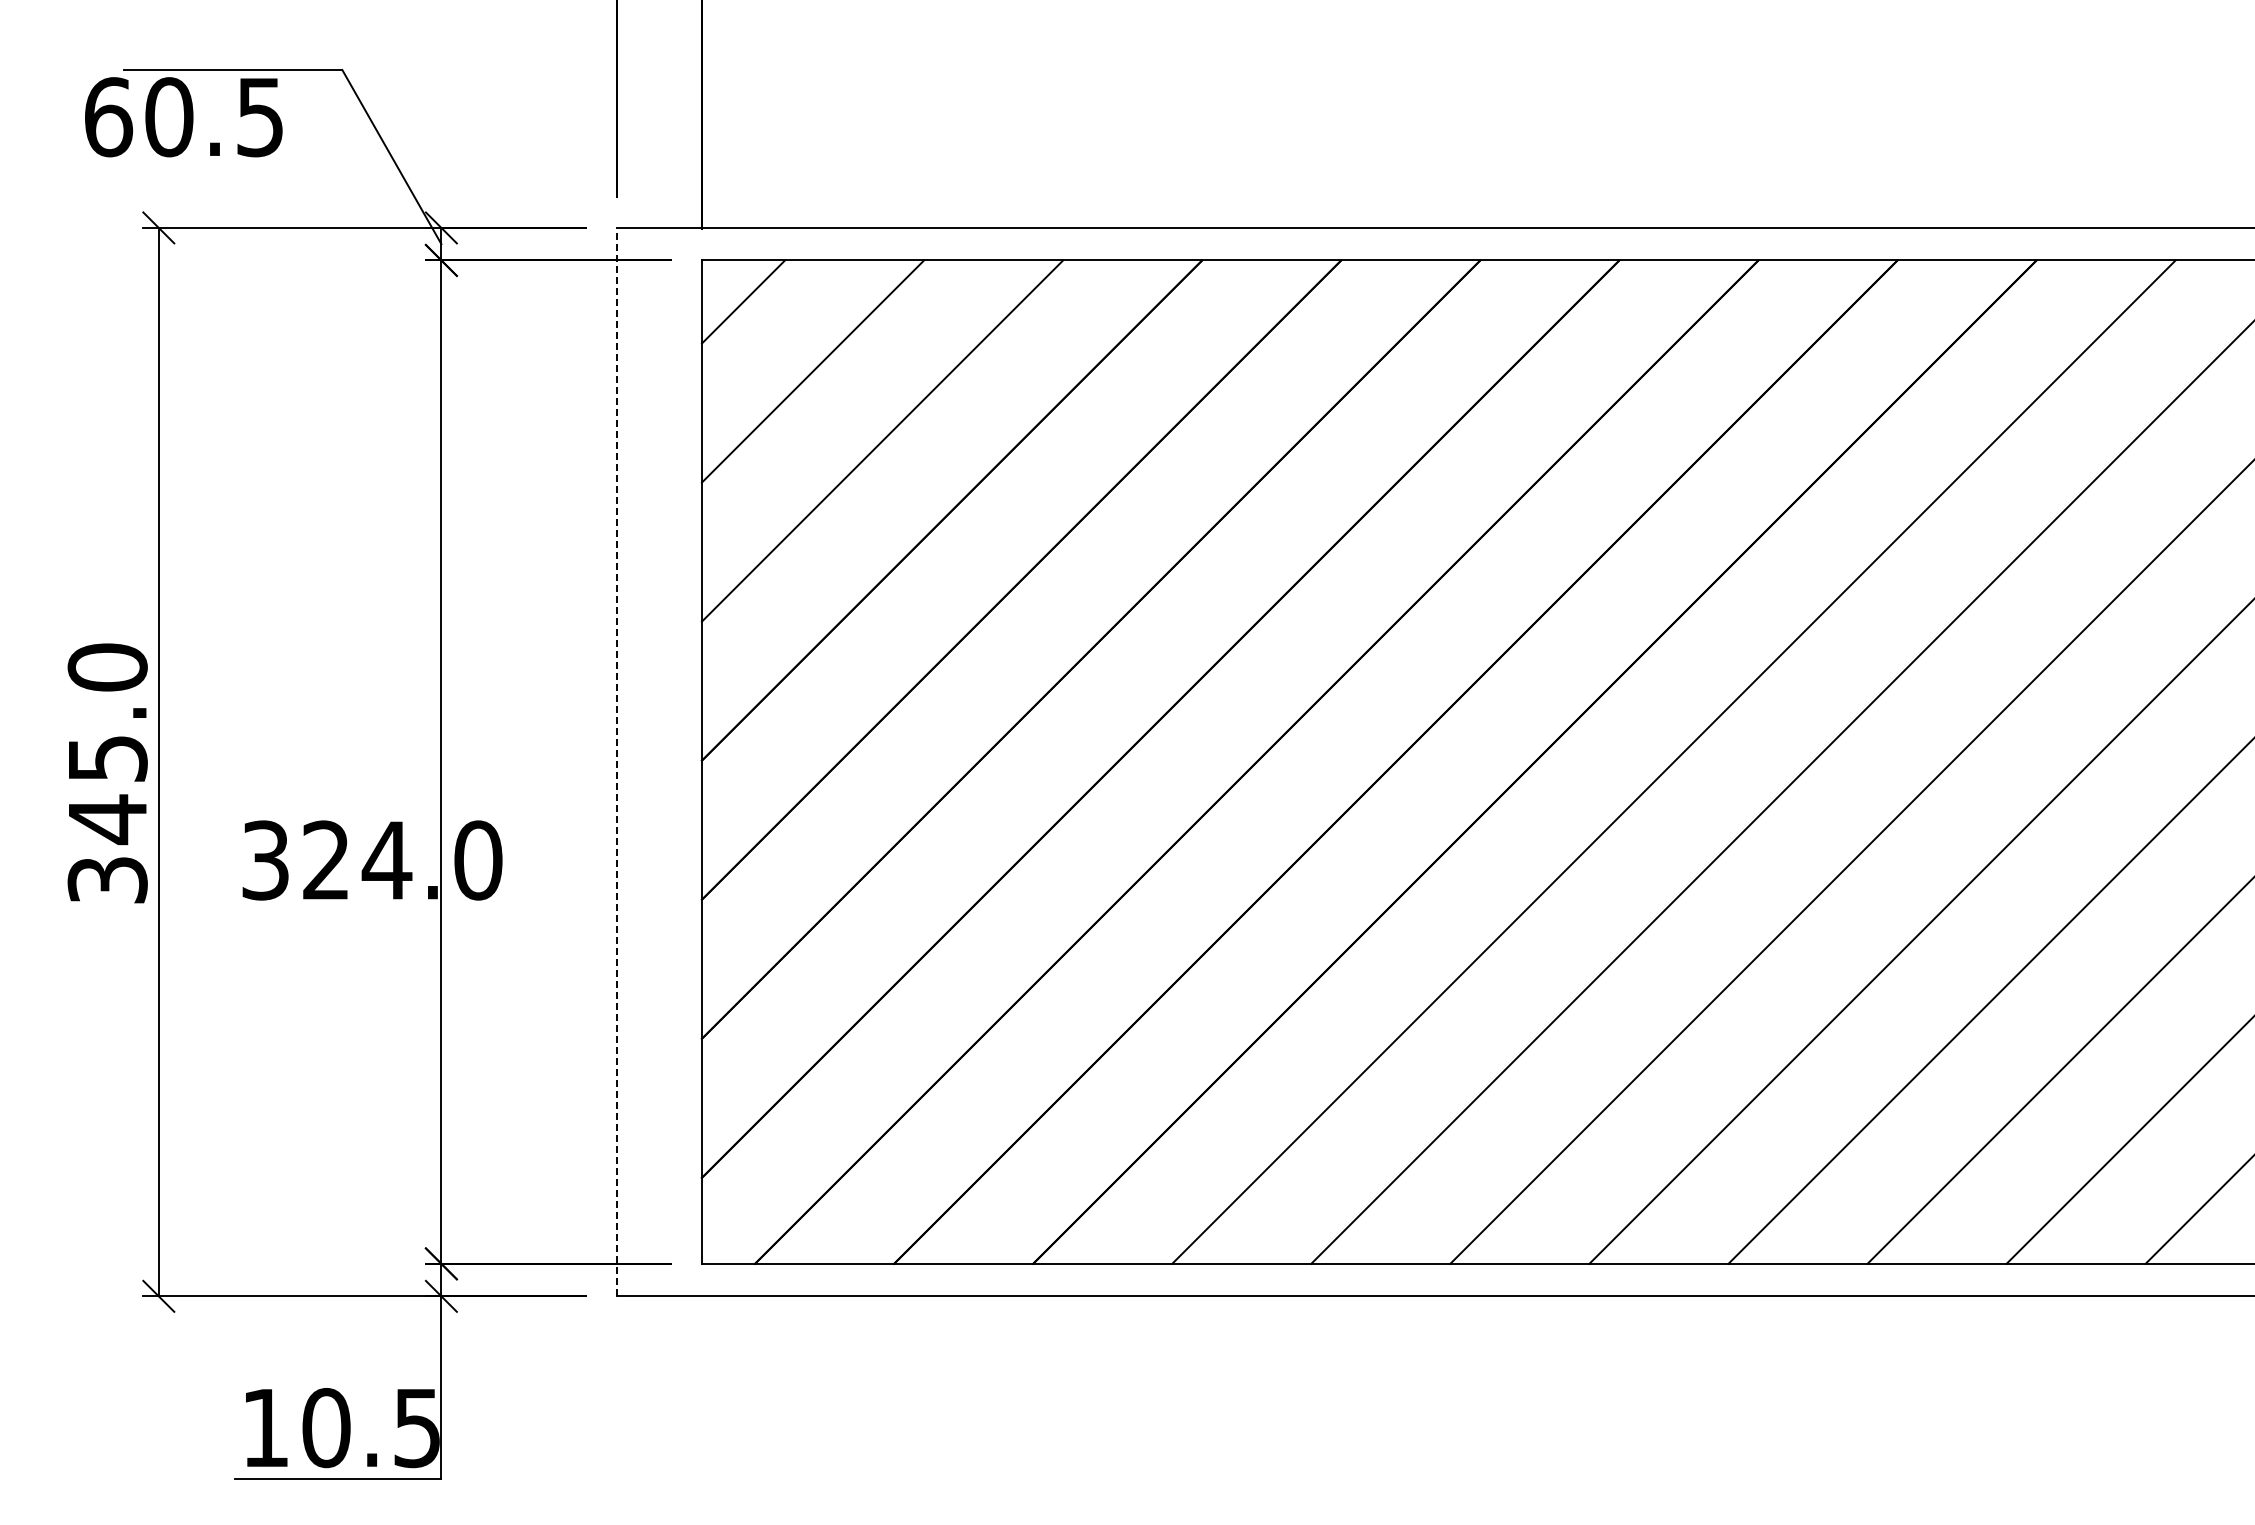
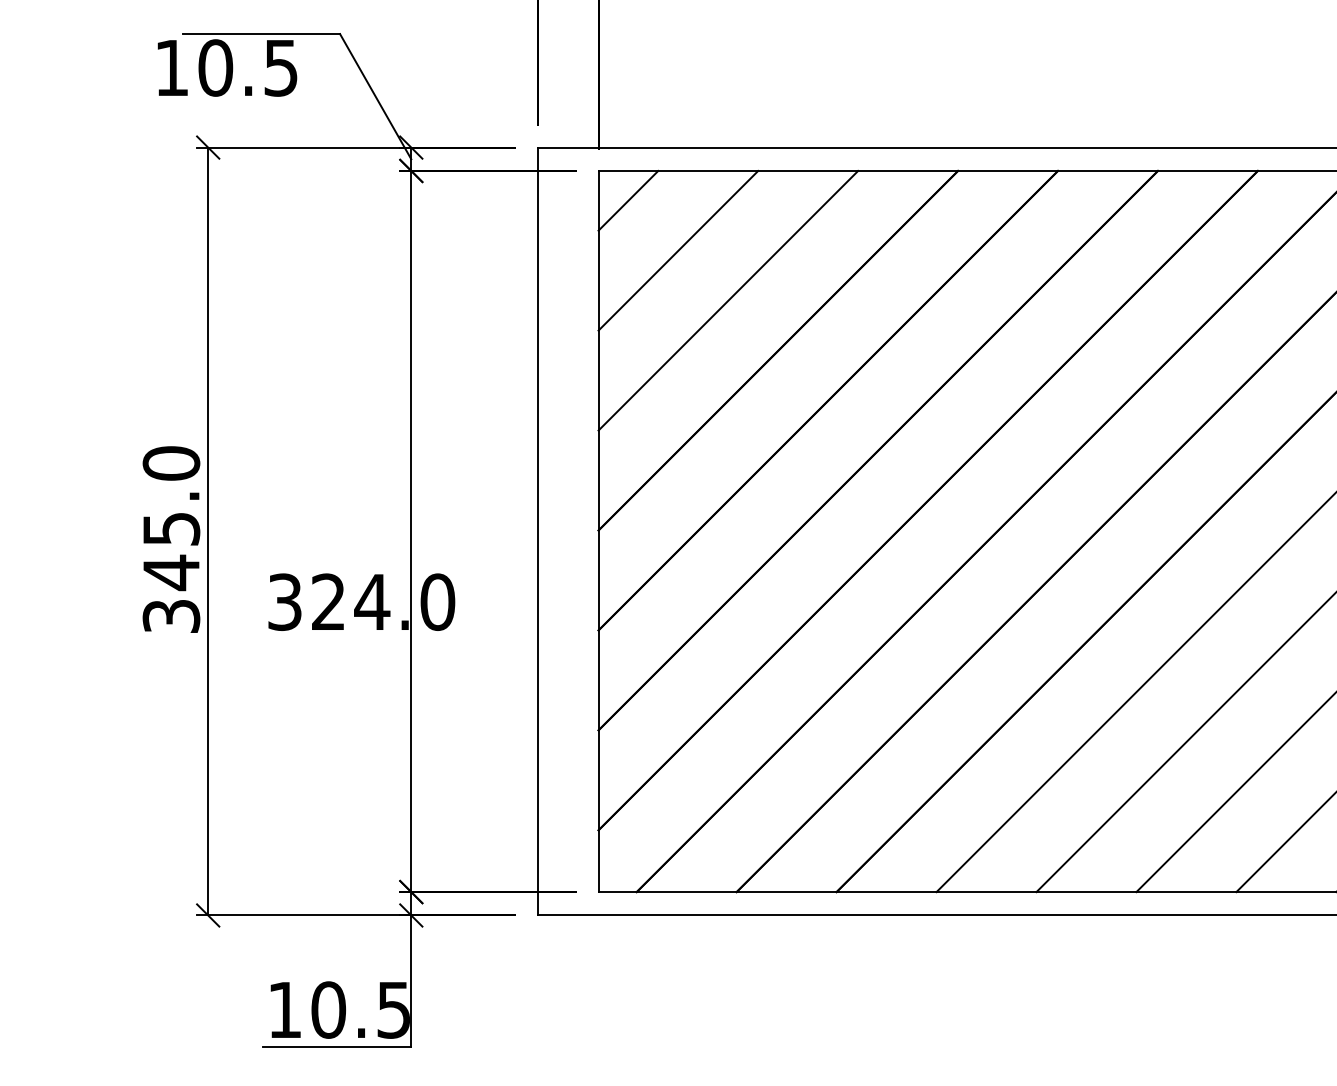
text: (109, 117) -> (172, 68), 60.5 -> 10.5
line: (617, 761) -> (537, 531), dashed -> solid

